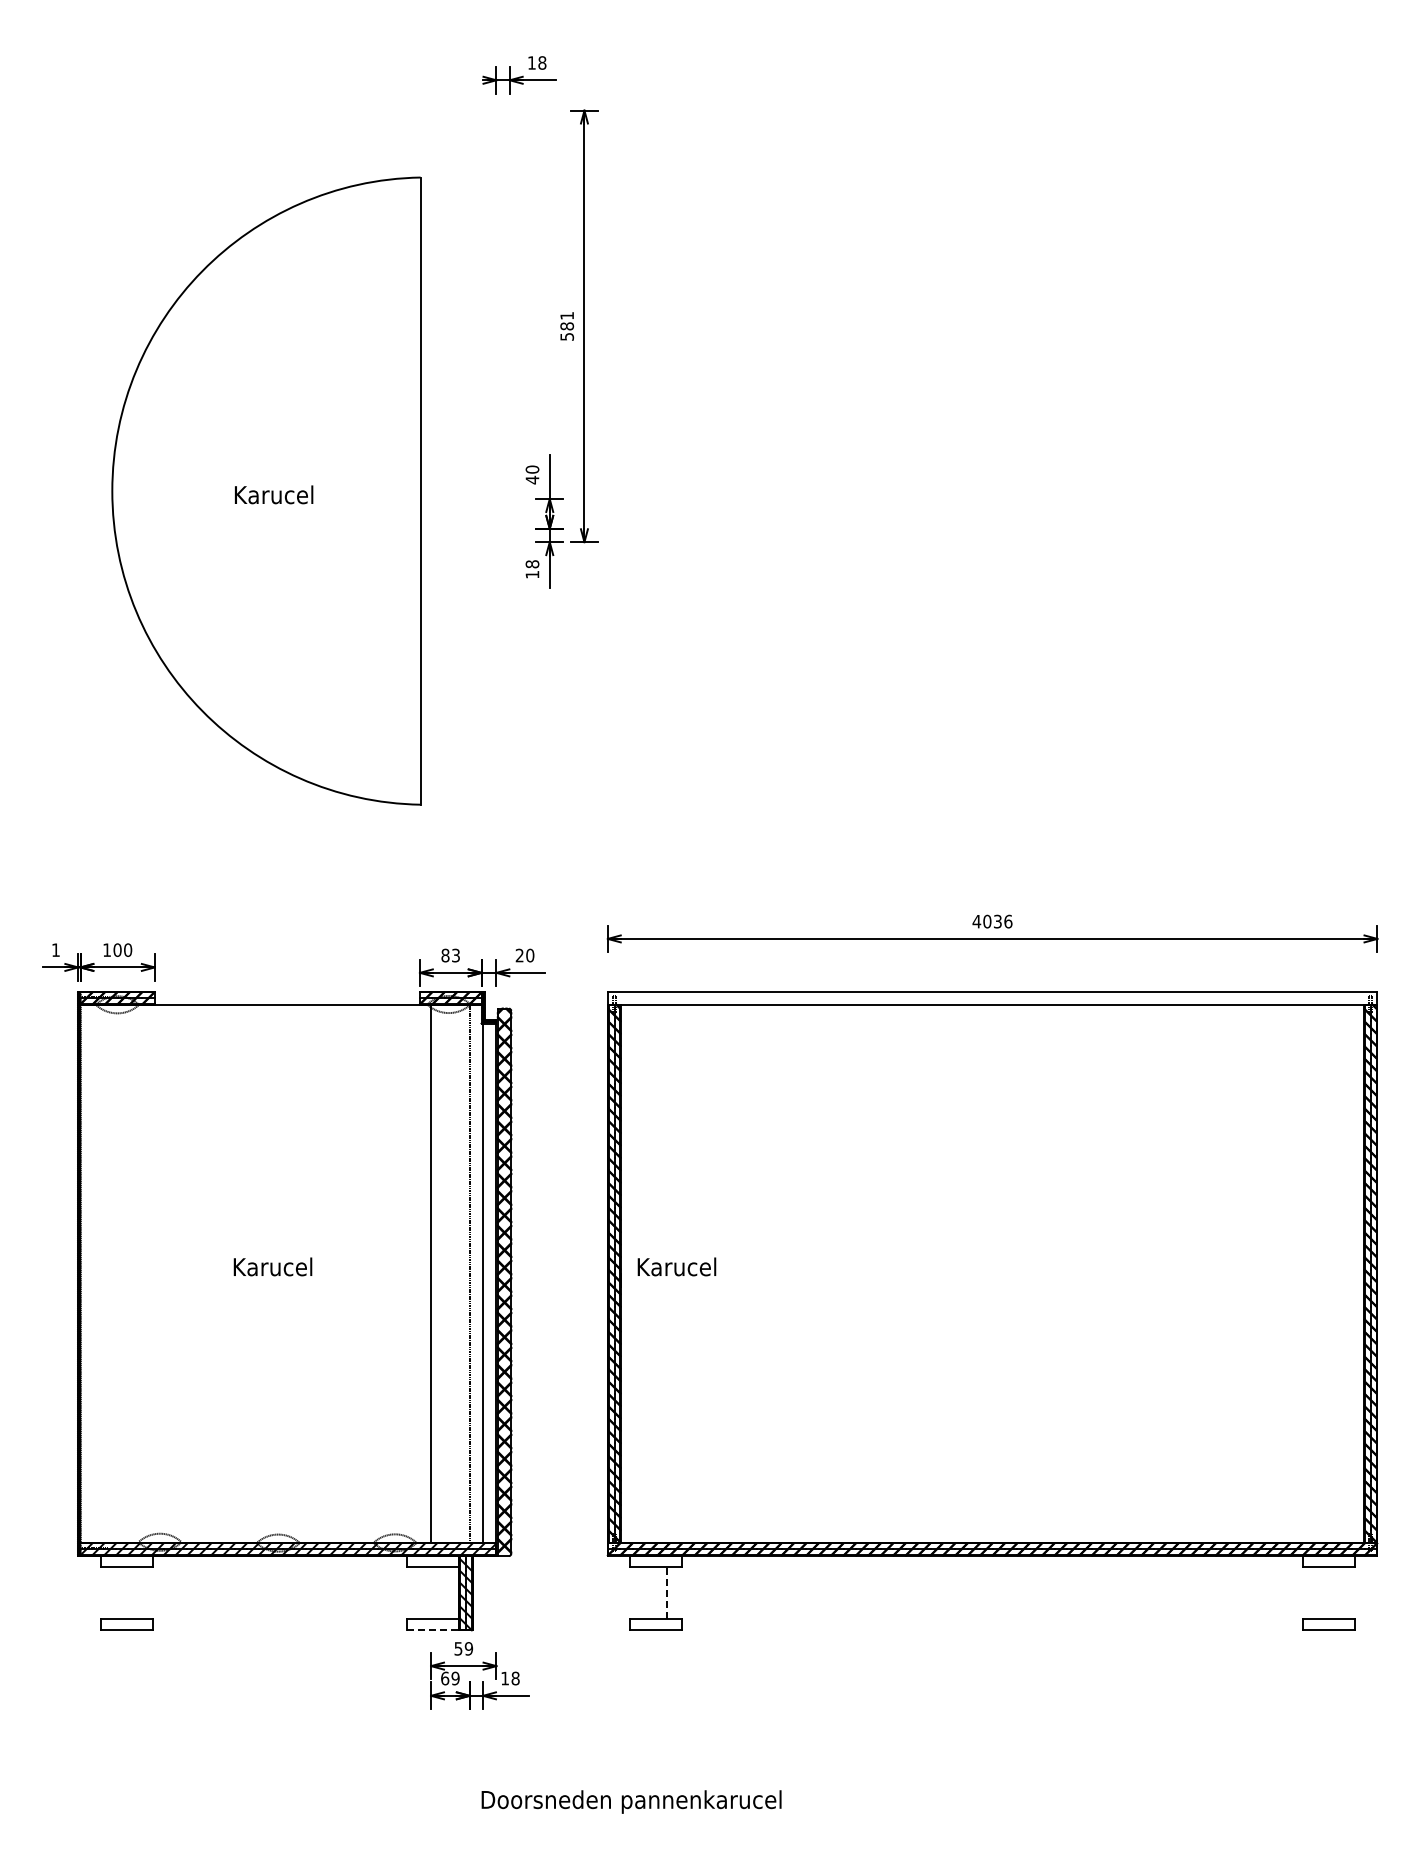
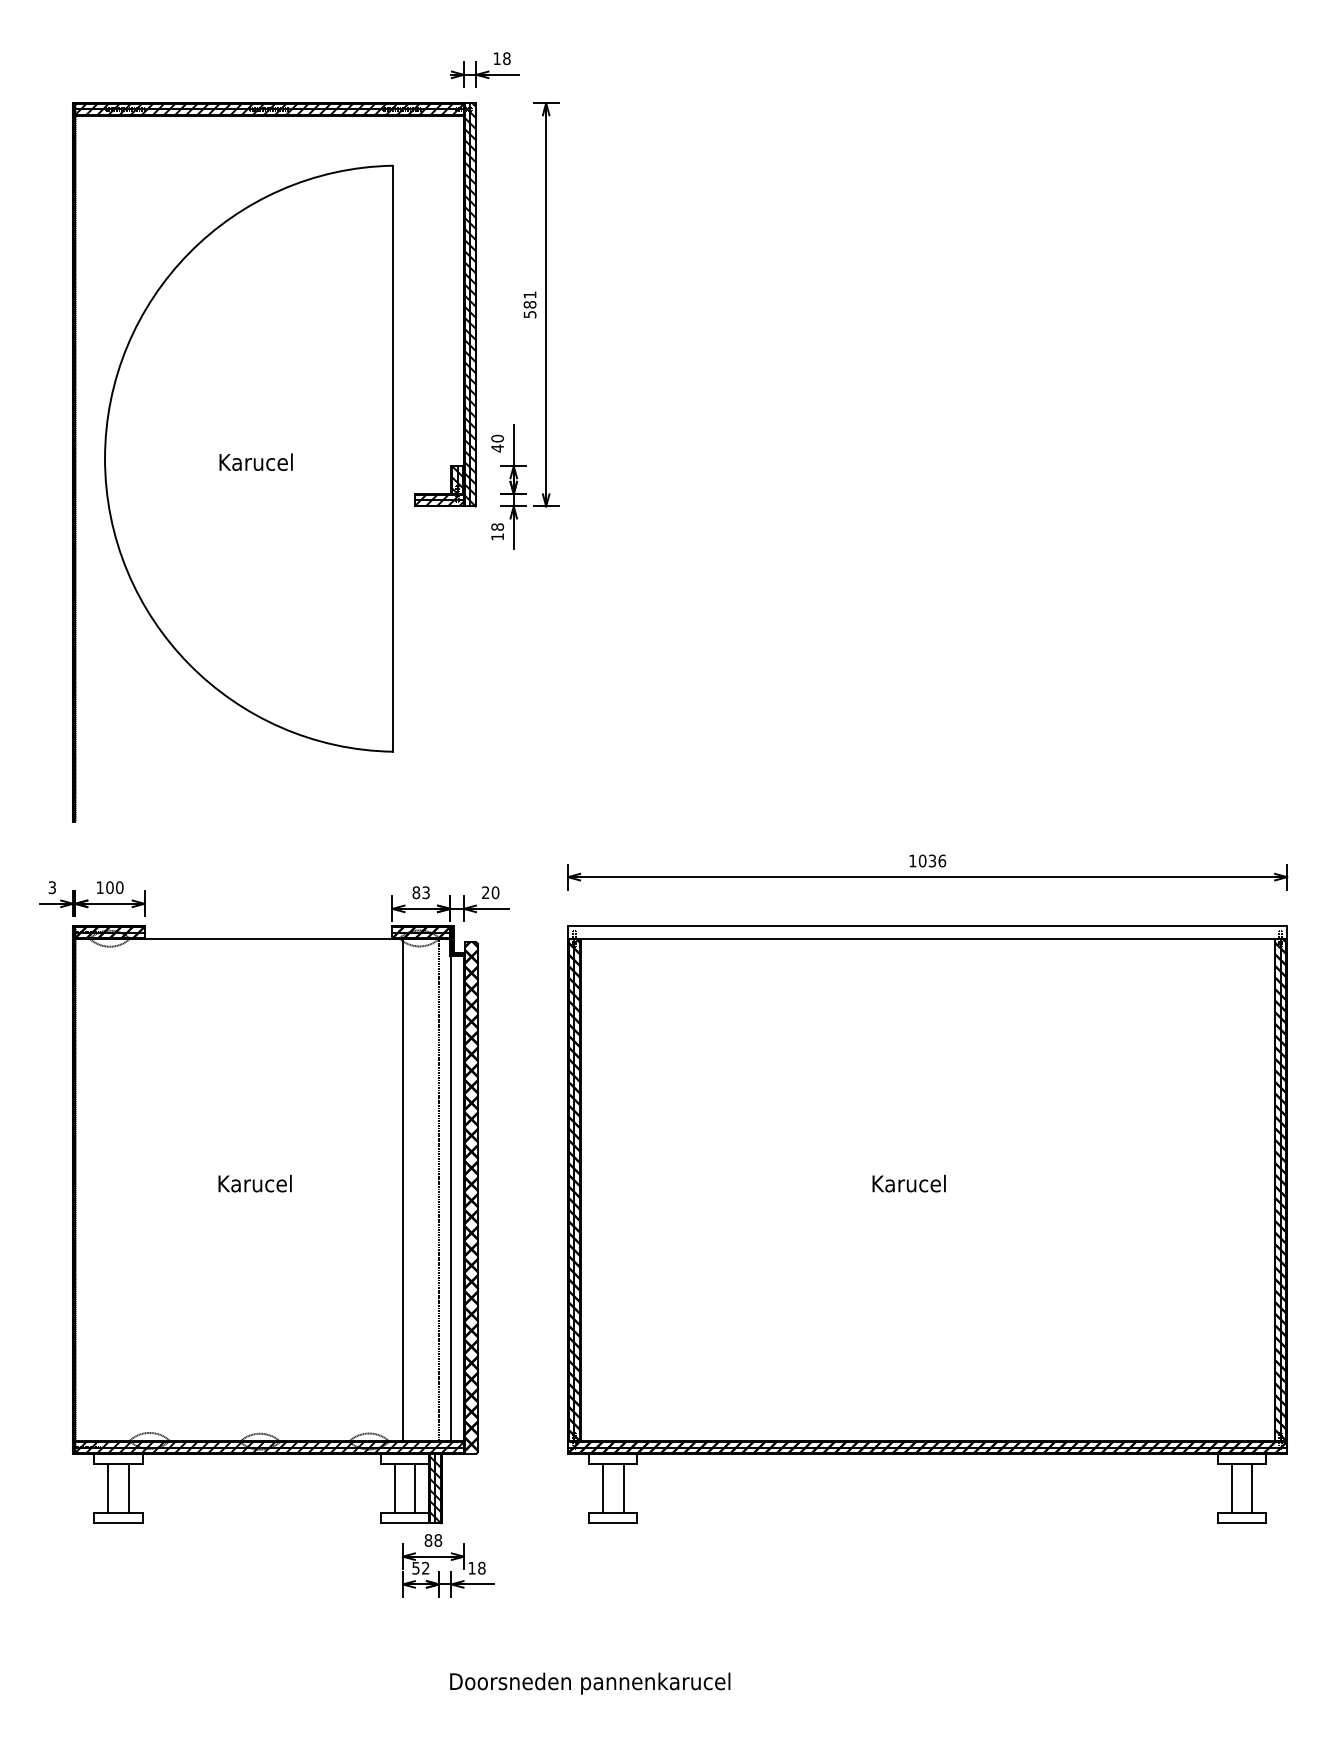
part: (443, 528) -> (414, 493), added
text: (976, 921) -> (912, 860), 4036 -> 1036
text: (55, 950) -> (51, 887), 1 -> 3
text: (676, 1266) -> (908, 1183), moved
line: (115, 1593) -> (107, 1488), added
line: (137, 1593) -> (128, 1488), added
line: (422, 1593) -> (394, 1488), added
line: (444, 1593) -> (415, 1488), added
line: (644, 1593) -> (602, 1488), added
line: (667, 1593) -> (623, 1488), dashed -> solid
line: (1317, 1593) -> (1231, 1488), added
line: (1340, 1593) -> (1252, 1488), added
line: (433, 1630) -> (405, 1523), dashed -> solid
text: (463, 1648) -> (433, 1540), 59 -> 88
text: (450, 1678) -> (421, 1568), 69 -> 52

